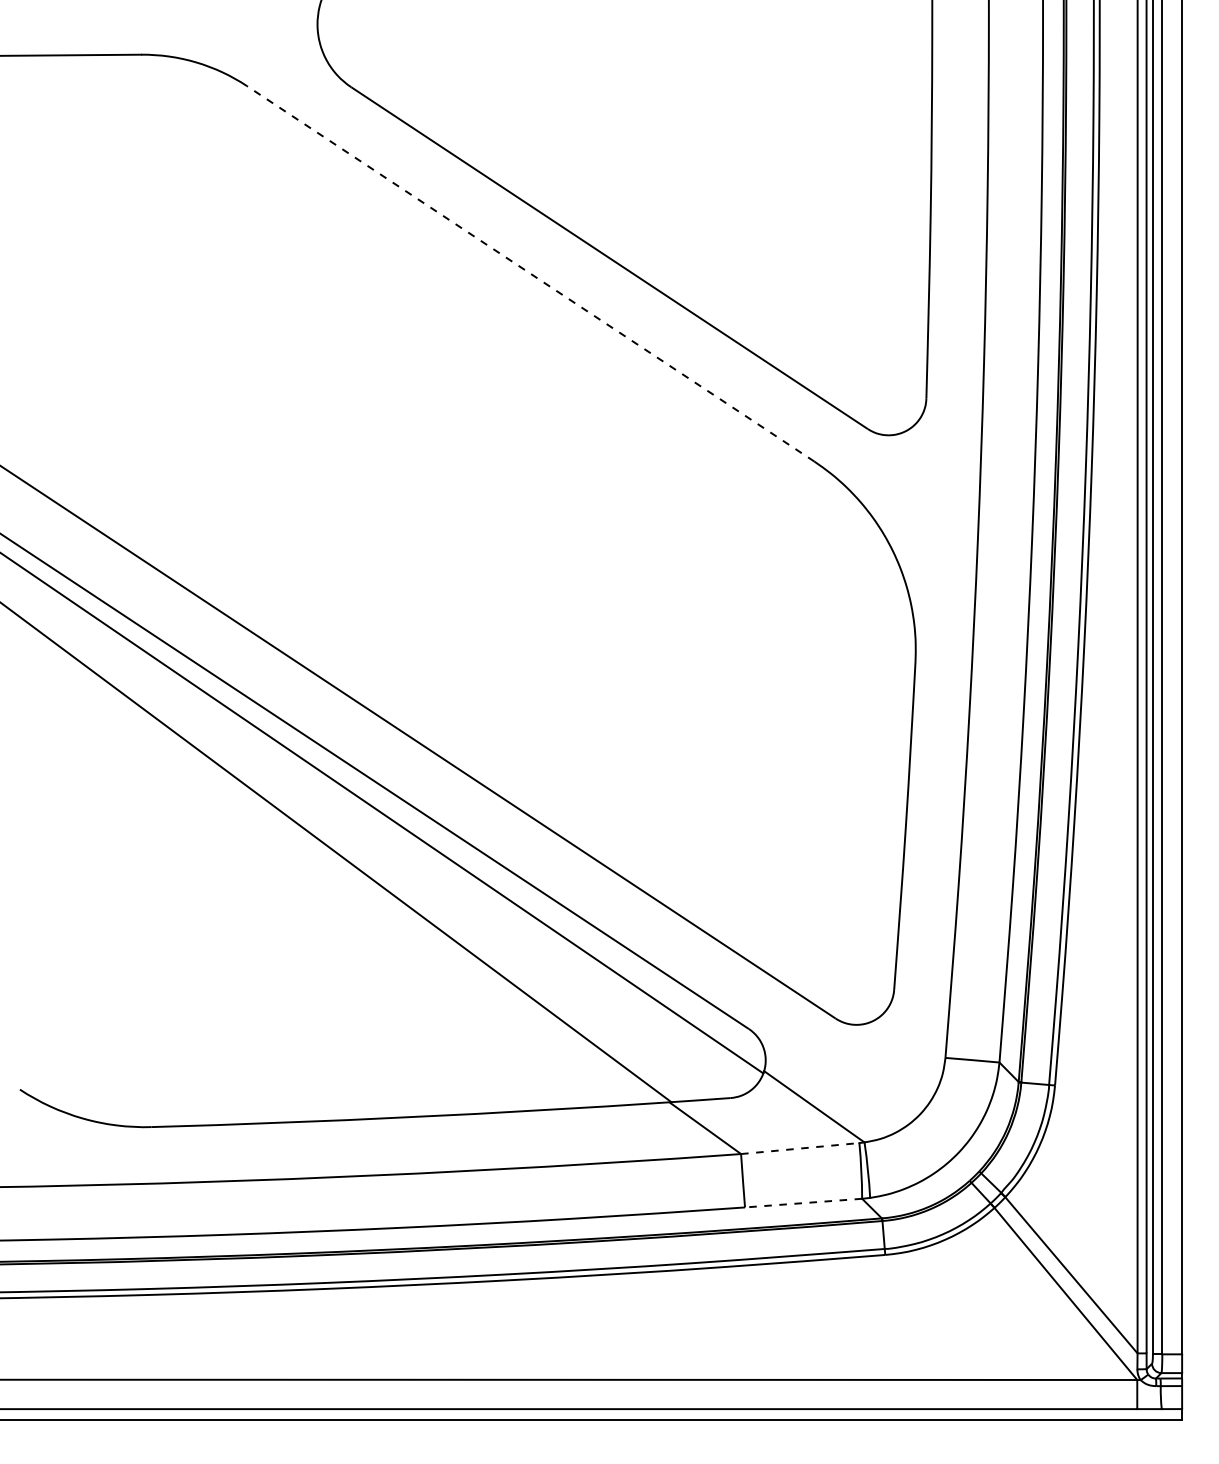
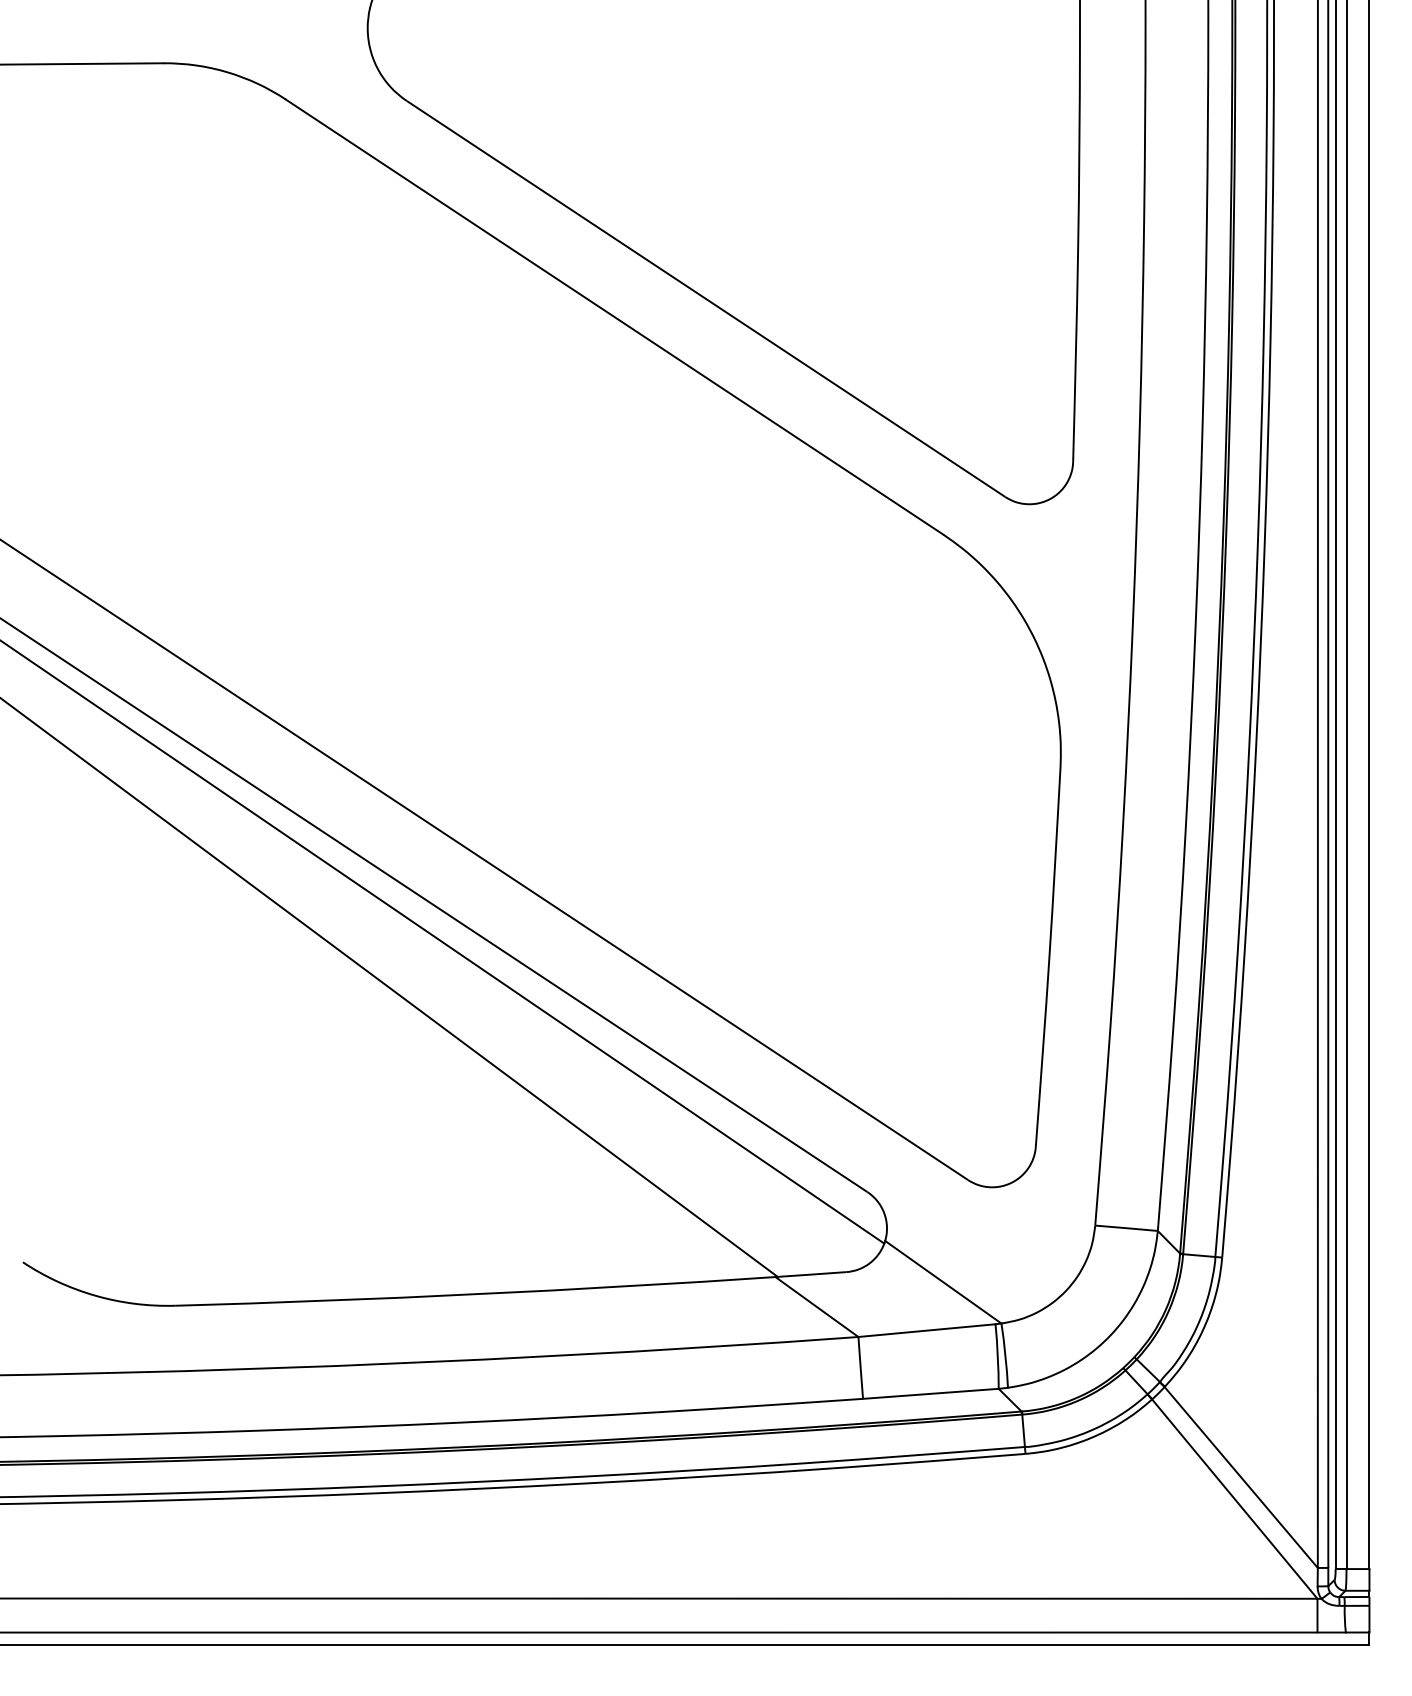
line: (530, 273) -> (614, 316), dashed -> solid
line: (799, 1148) -> (926, 1330), dashed -> solid
line: (803, 1202) -> (930, 1393), dashed -> solid

